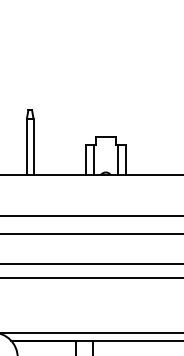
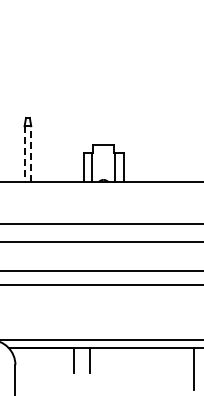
line: (26, 147) -> (24, 154), solid -> dashed
line: (33, 147) -> (31, 154), solid -> dashed

